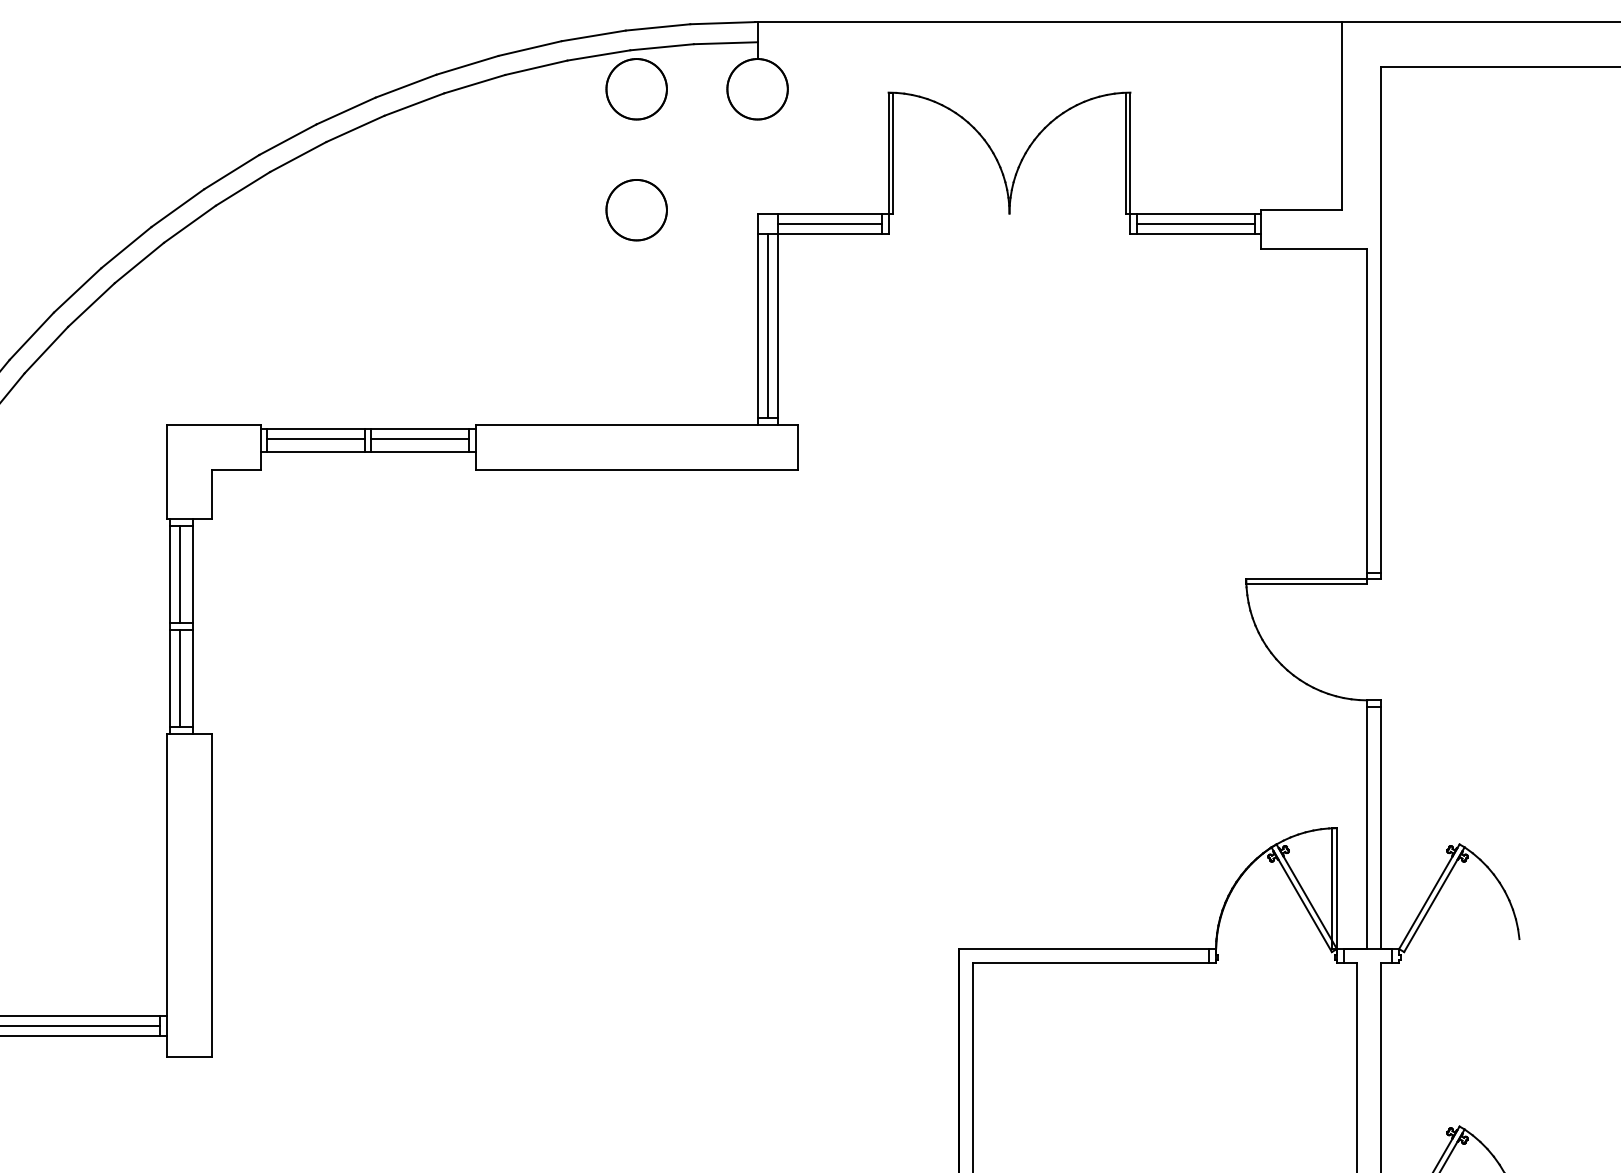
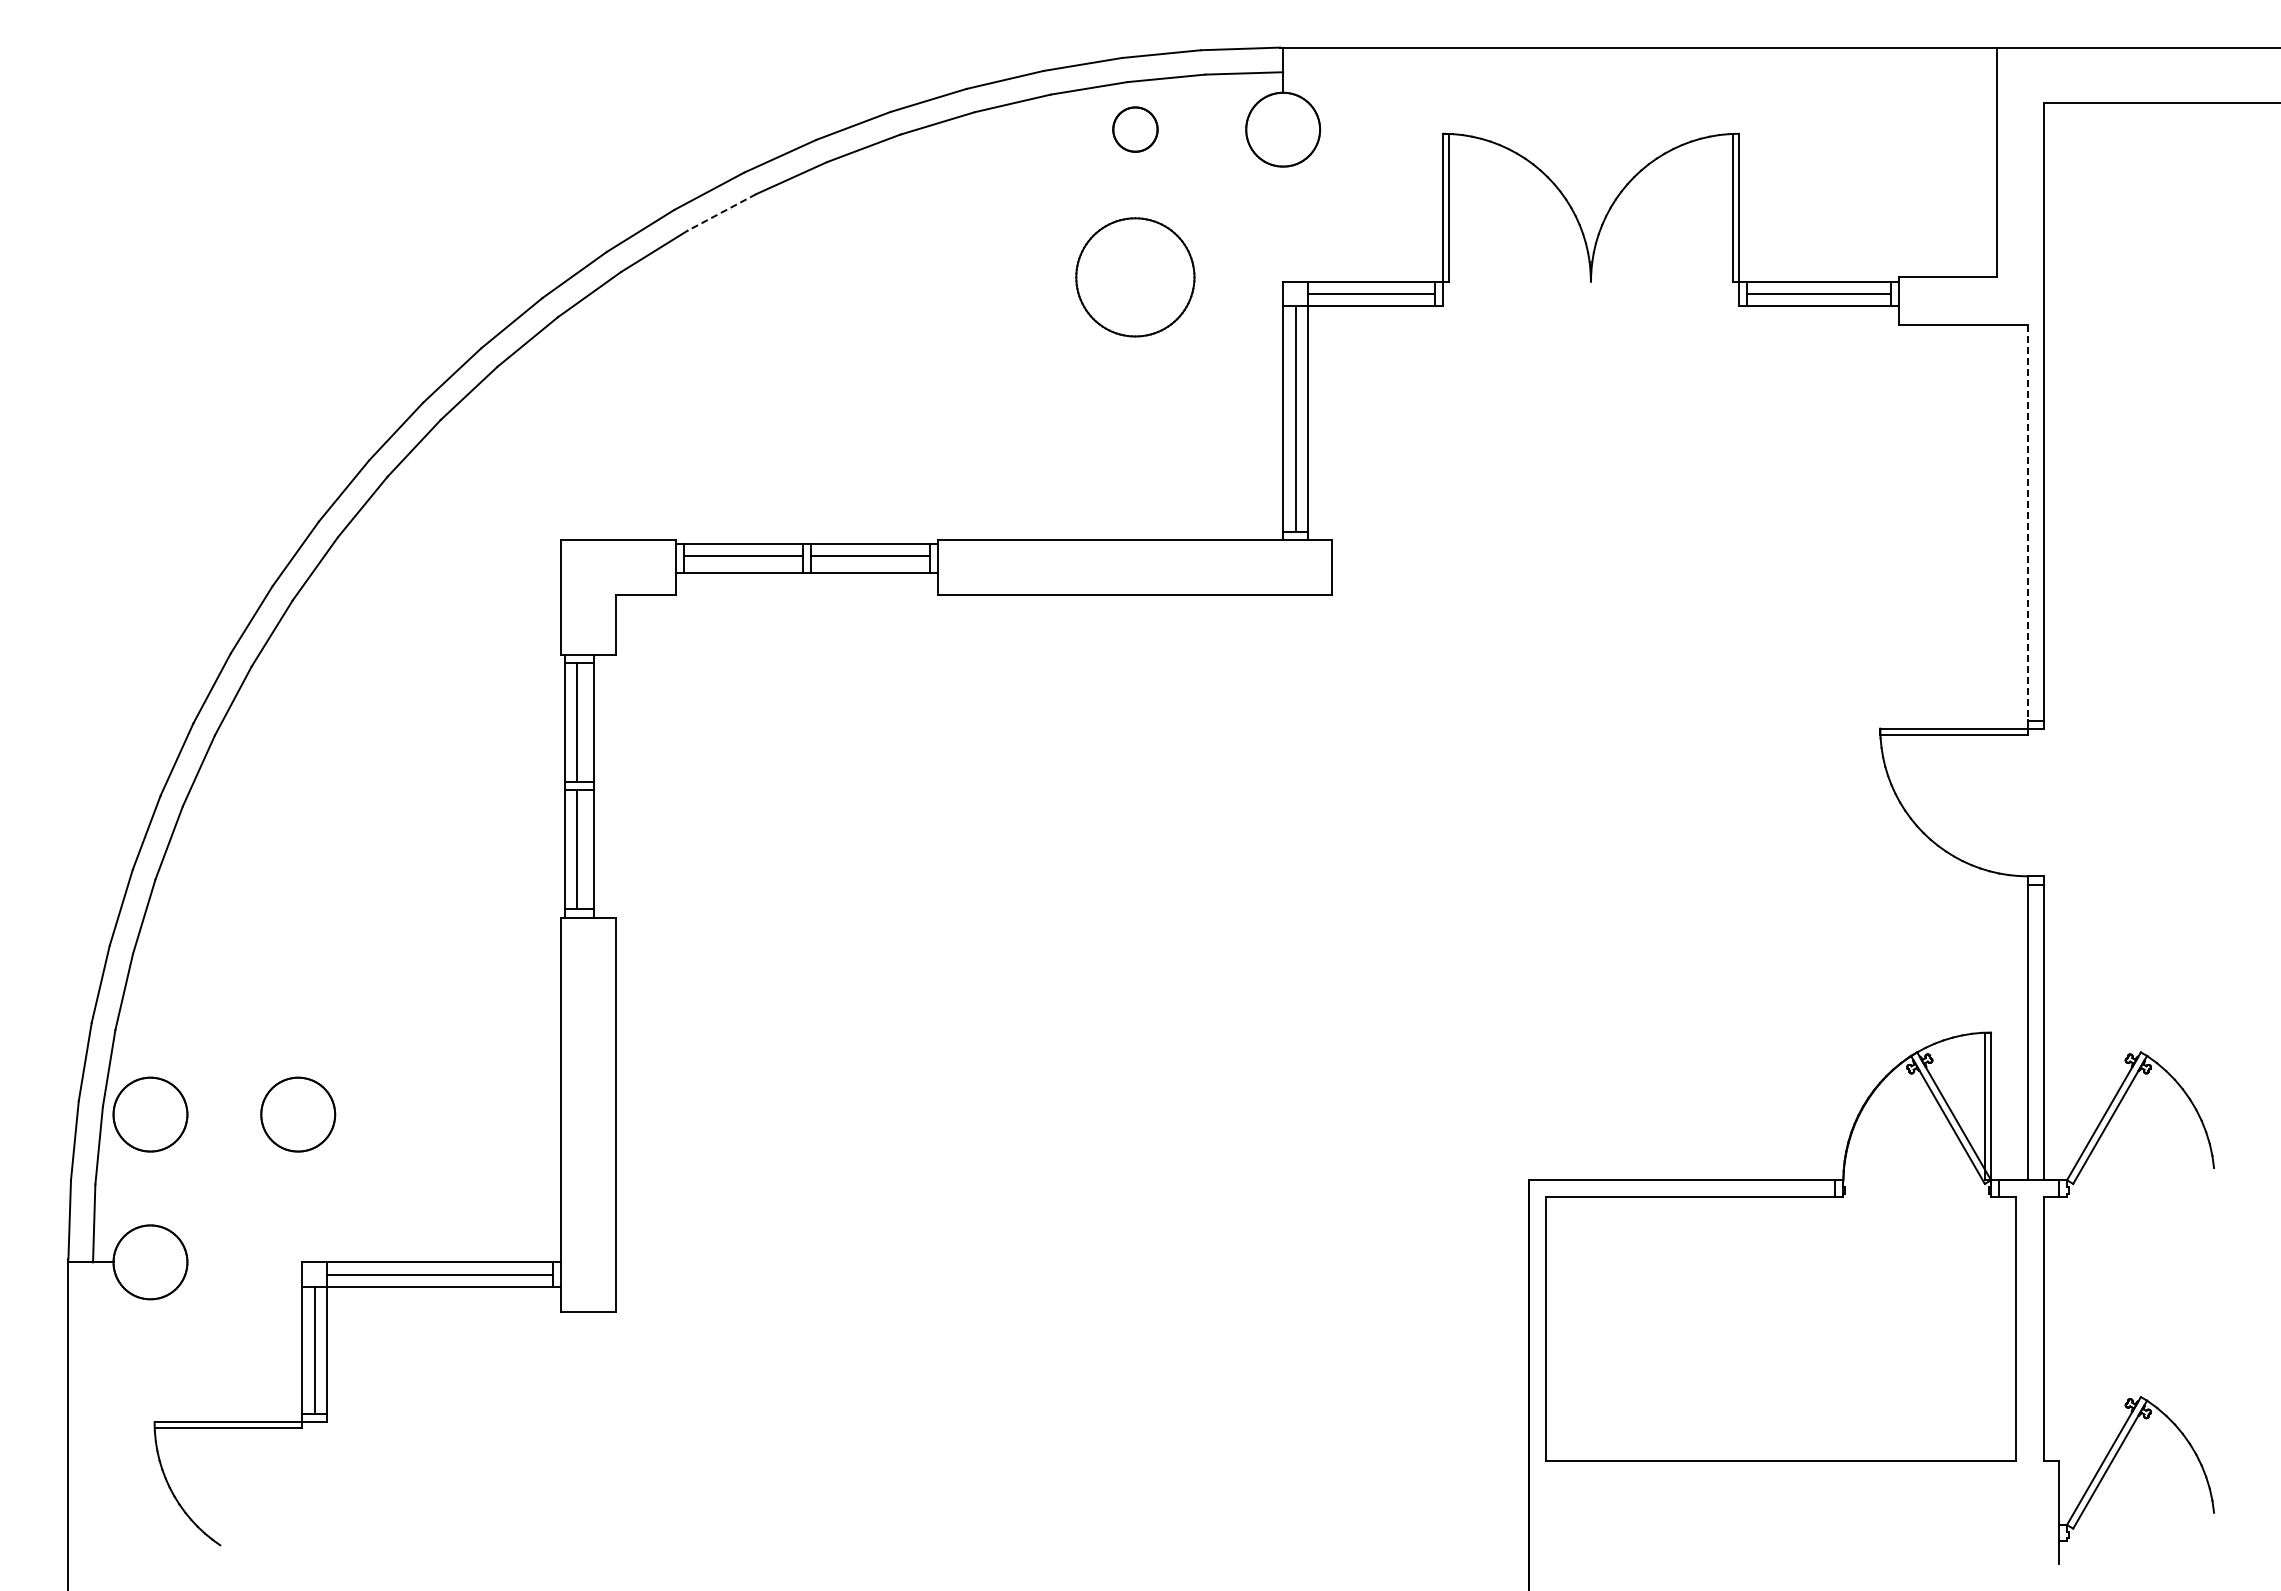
part: (636, 89) -> (1135, 129), size x0.6
line: (297, 157) -> (721, 212), solid -> dashed
part: (636, 210) -> (1135, 277), size x1.6
line: (1367, 411) -> (2028, 523), solid -> dashed

